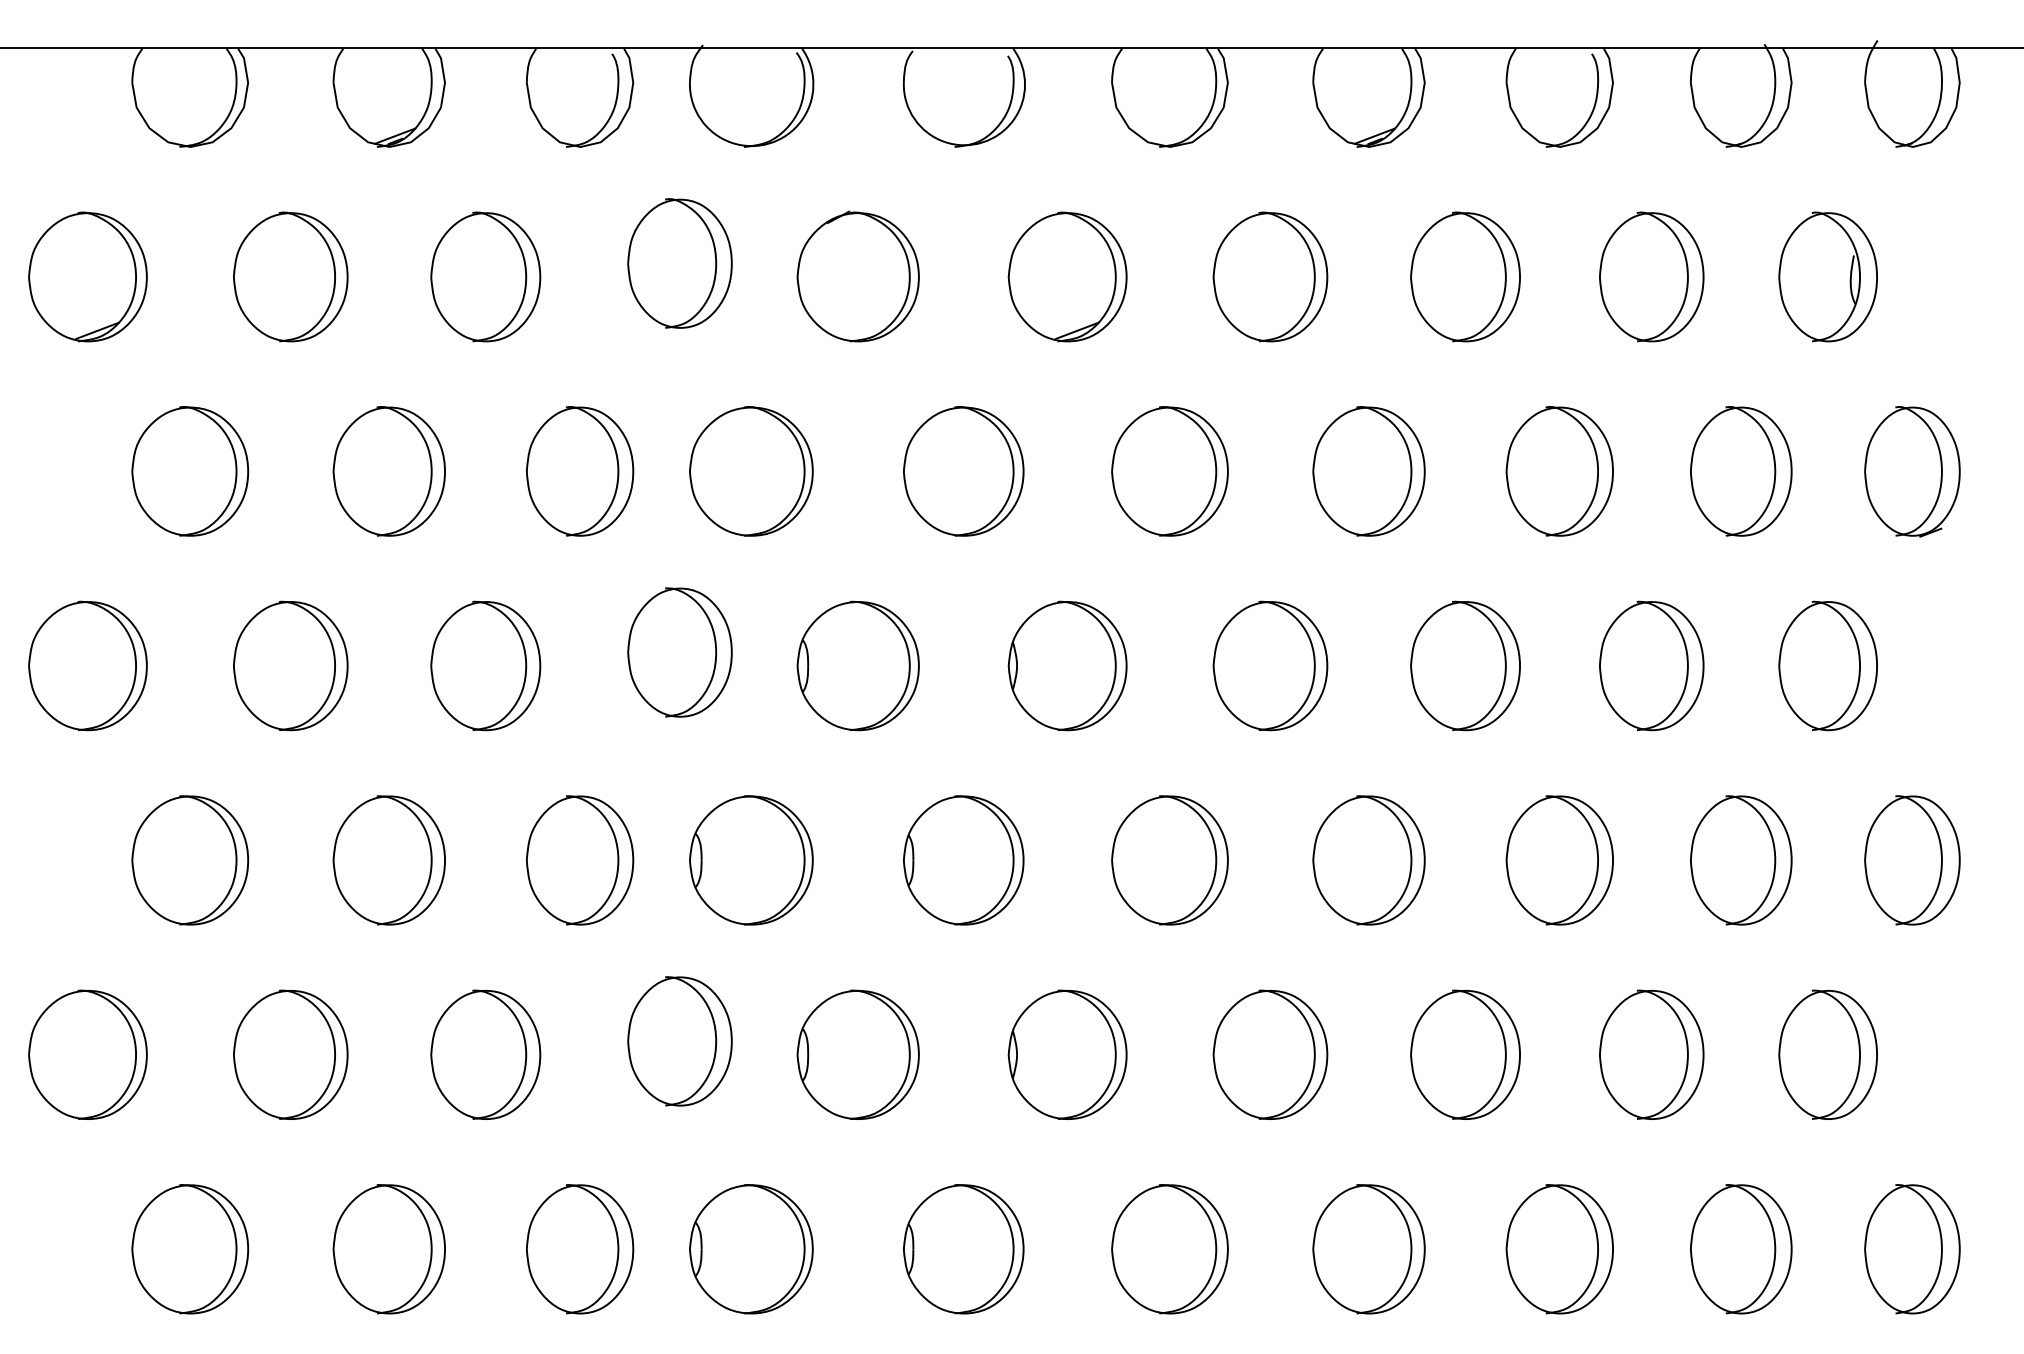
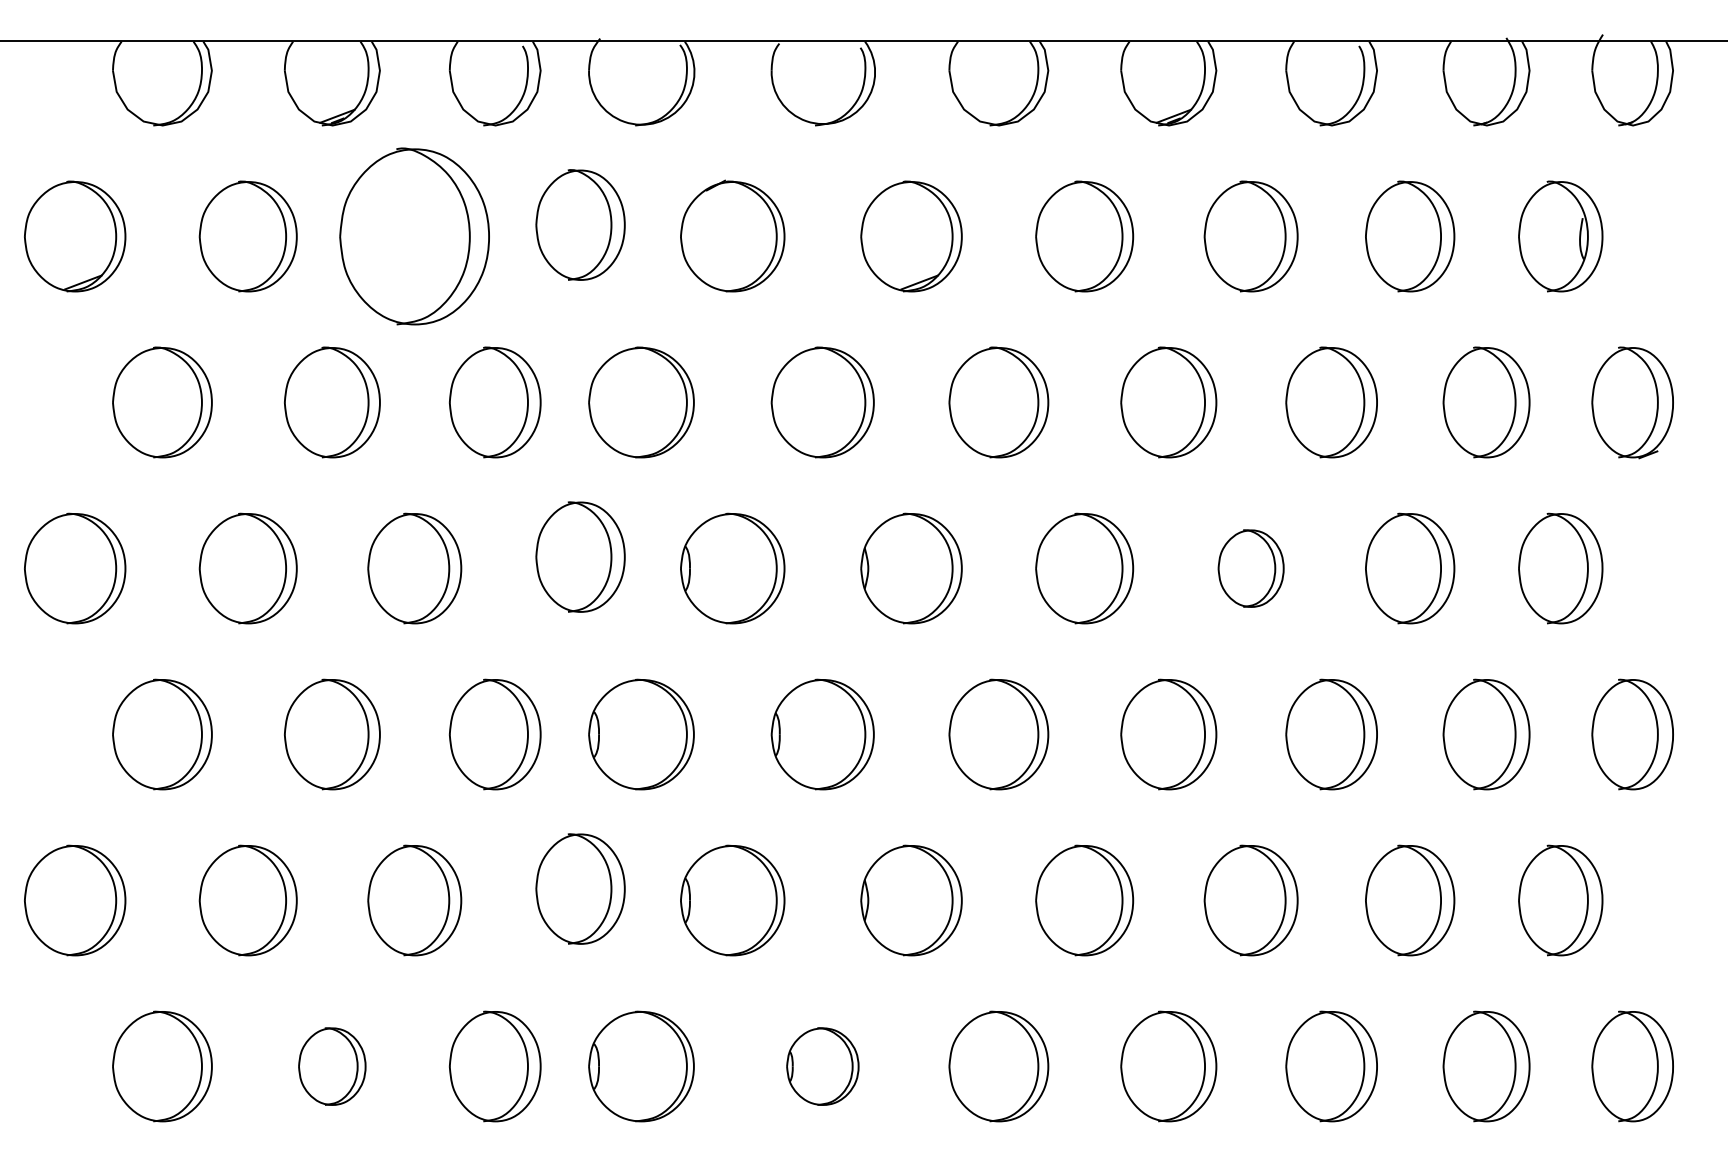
part: (485, 276) -> (414, 236), size x1.6
part: (1465, 665) -> (1251, 568), size x0.7
part: (388, 1249) -> (331, 1066), size x0.7
part: (963, 1249) -> (822, 1066), size x0.7

